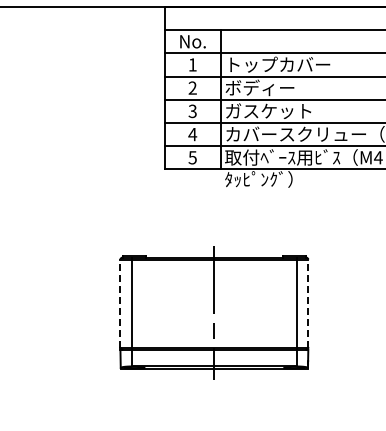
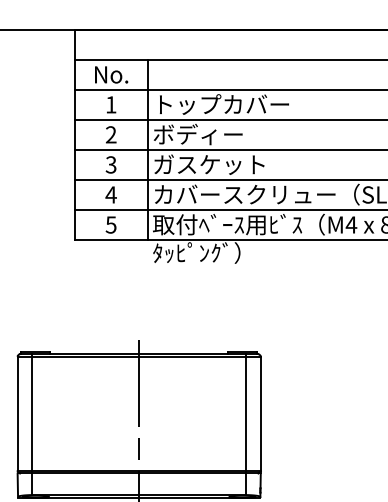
line: (120, 303) -> (17, 413), dashed -> solid
line: (308, 303) -> (261, 413), dashed -> solid

